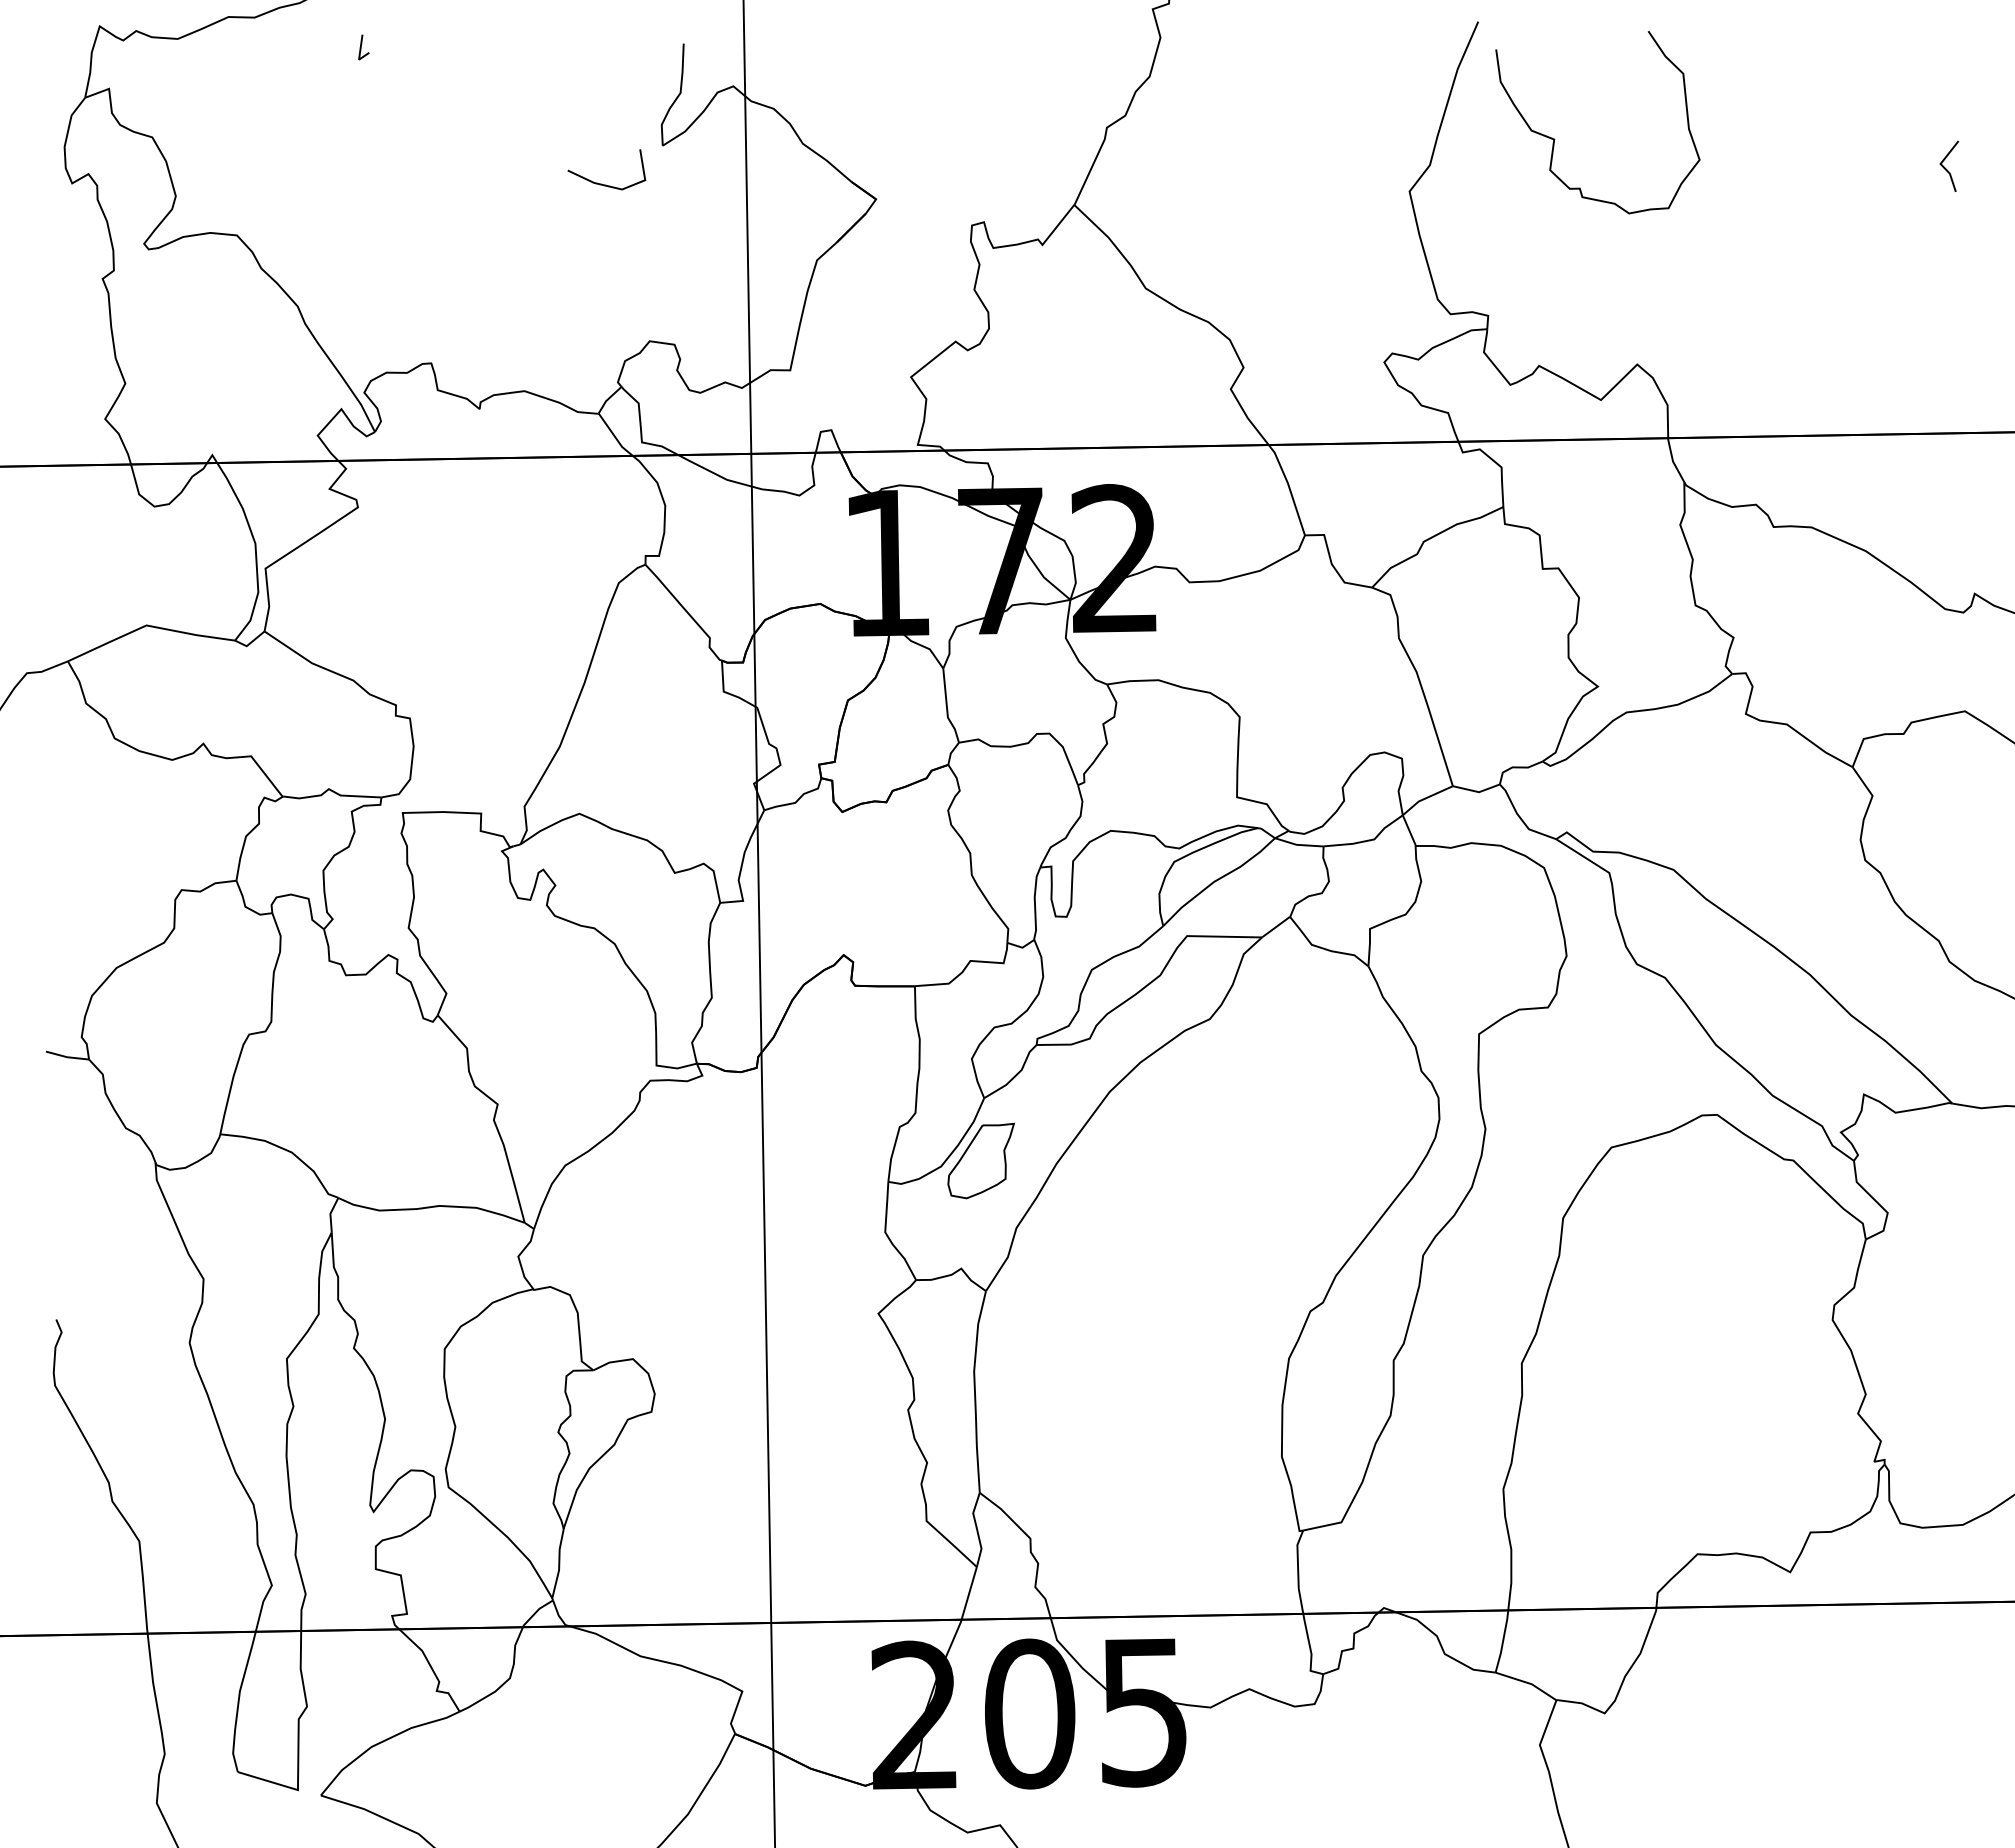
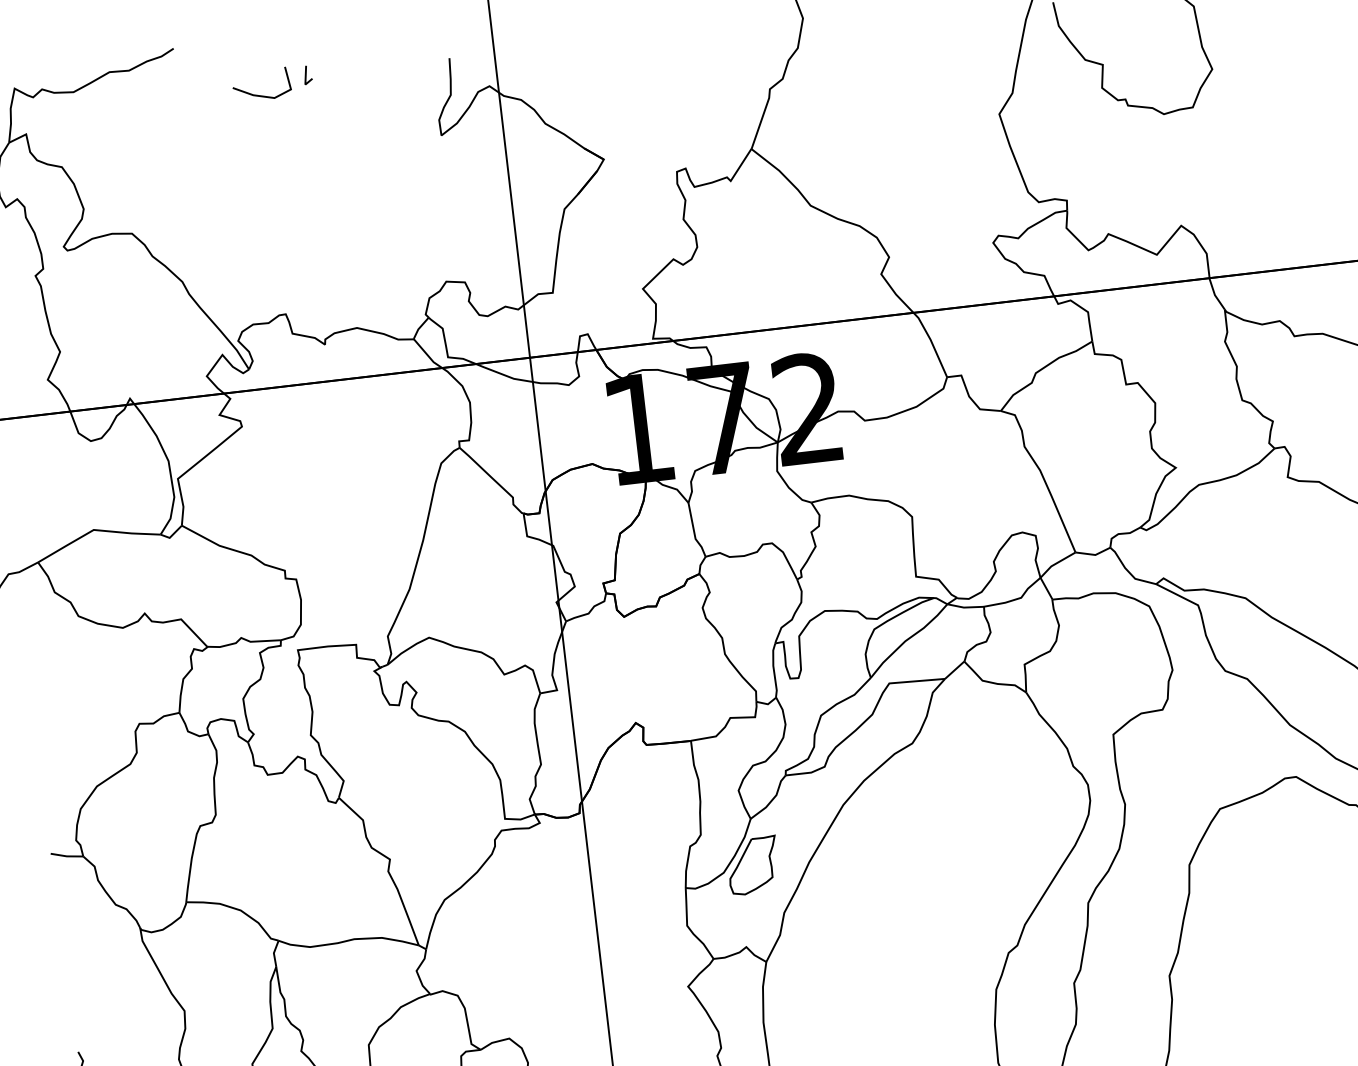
line: (361, 47) -> (306, 75), moved
line: (601, 183) -> (258, 95), moved

